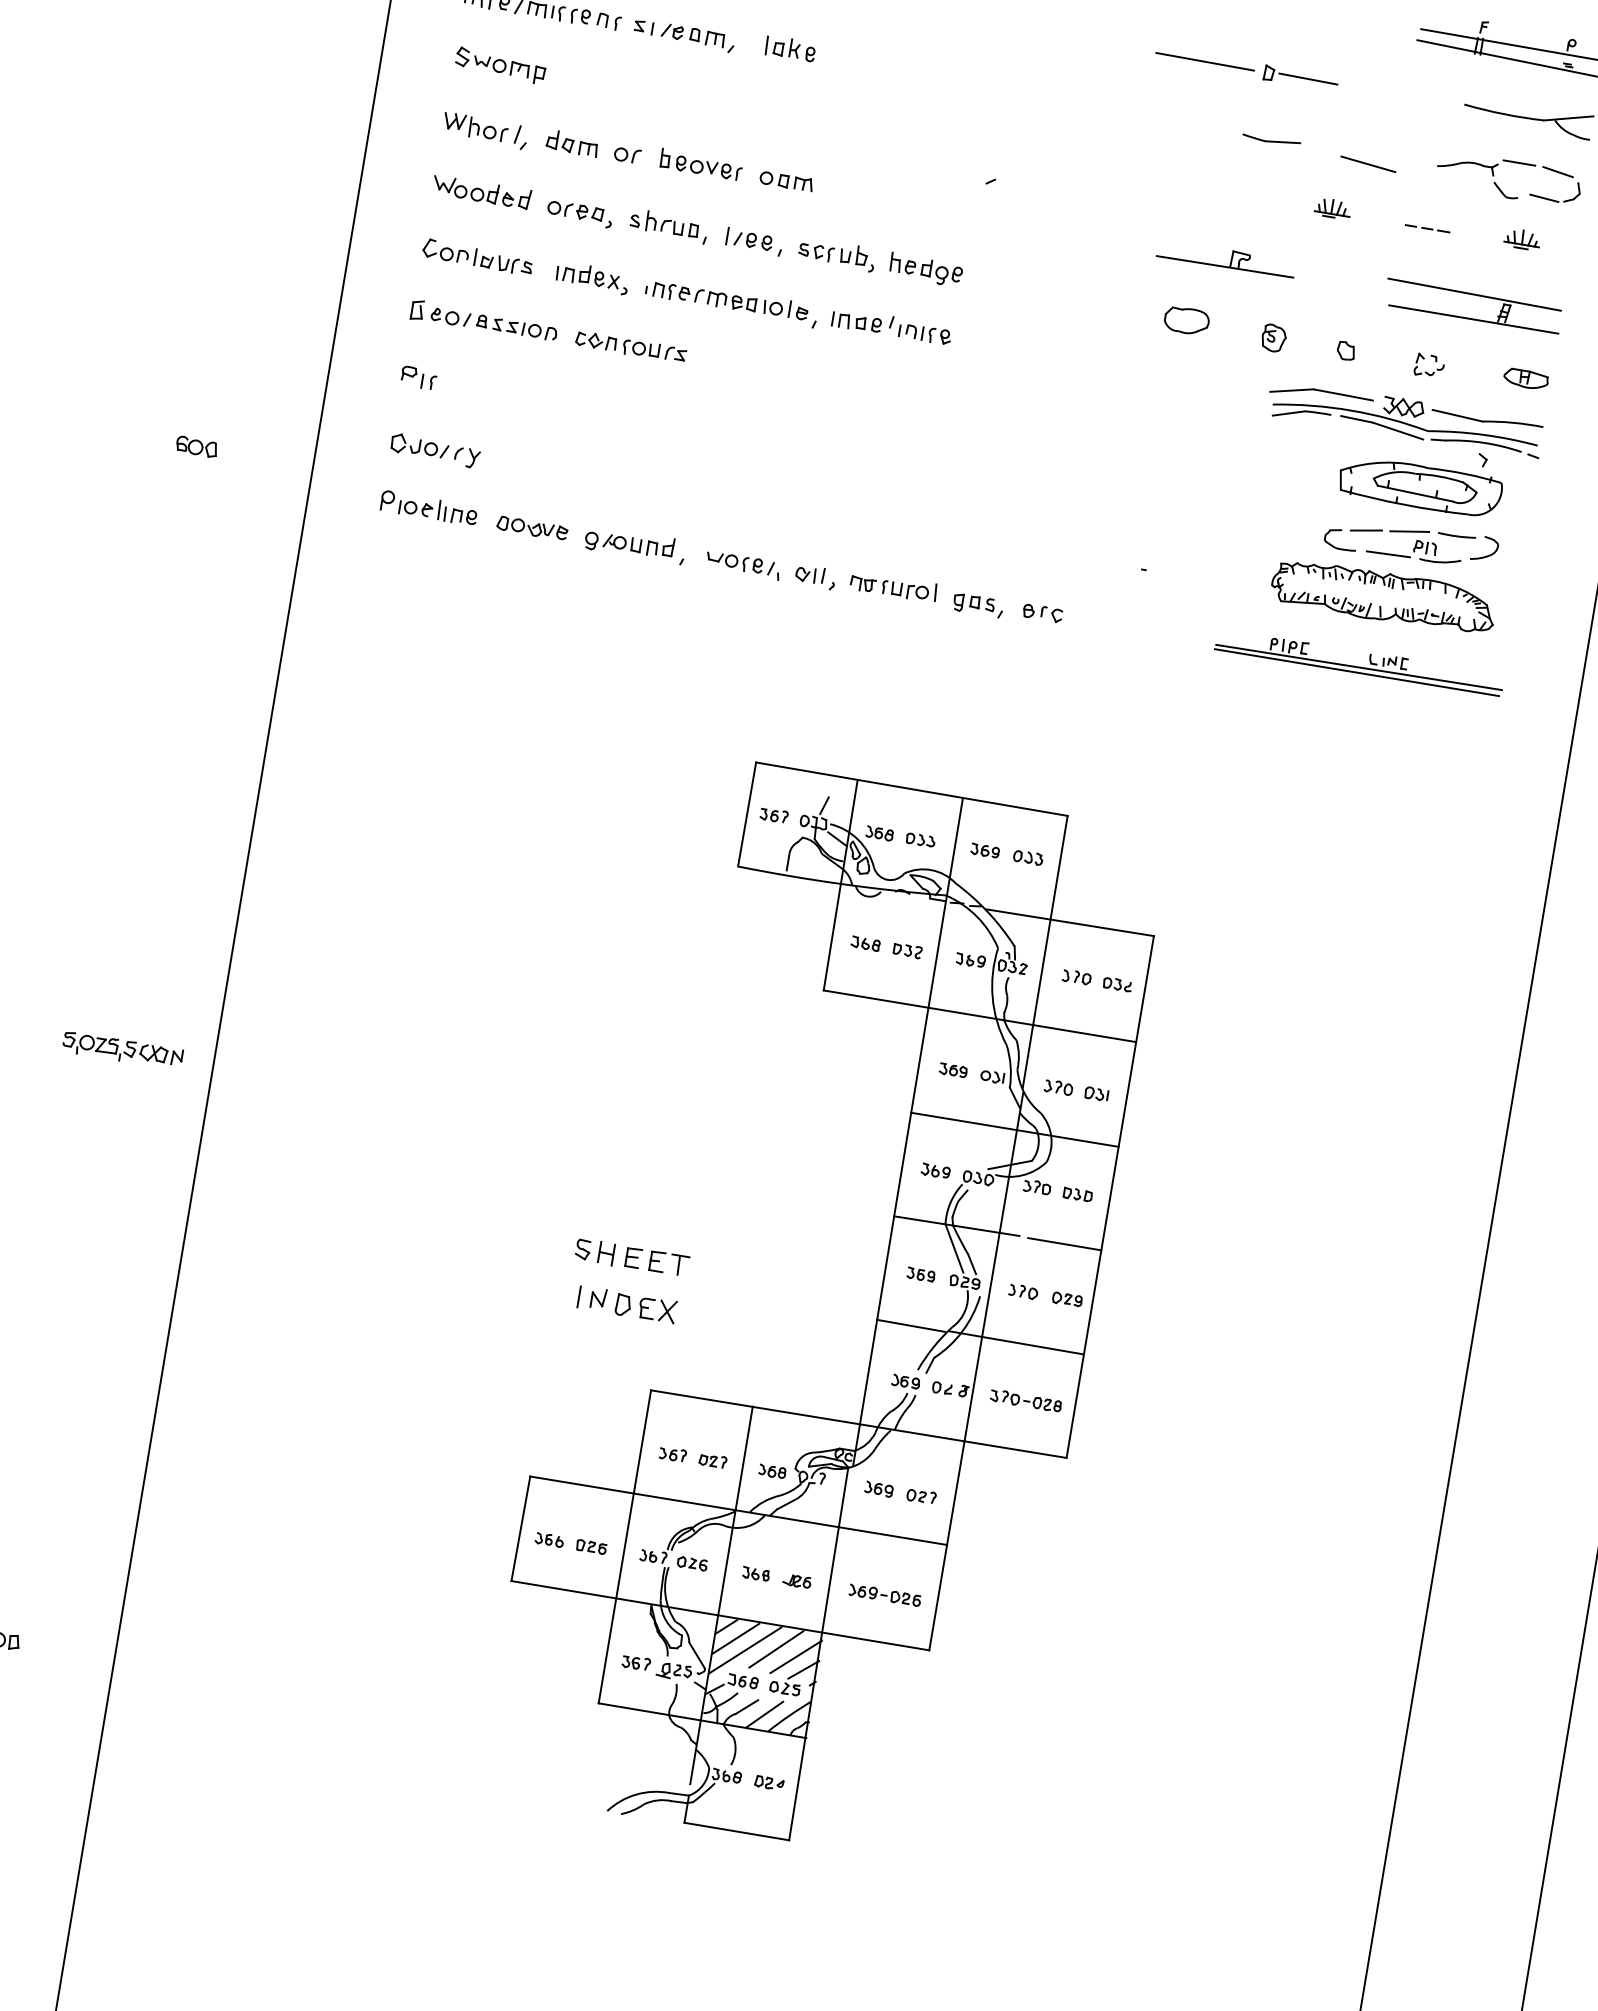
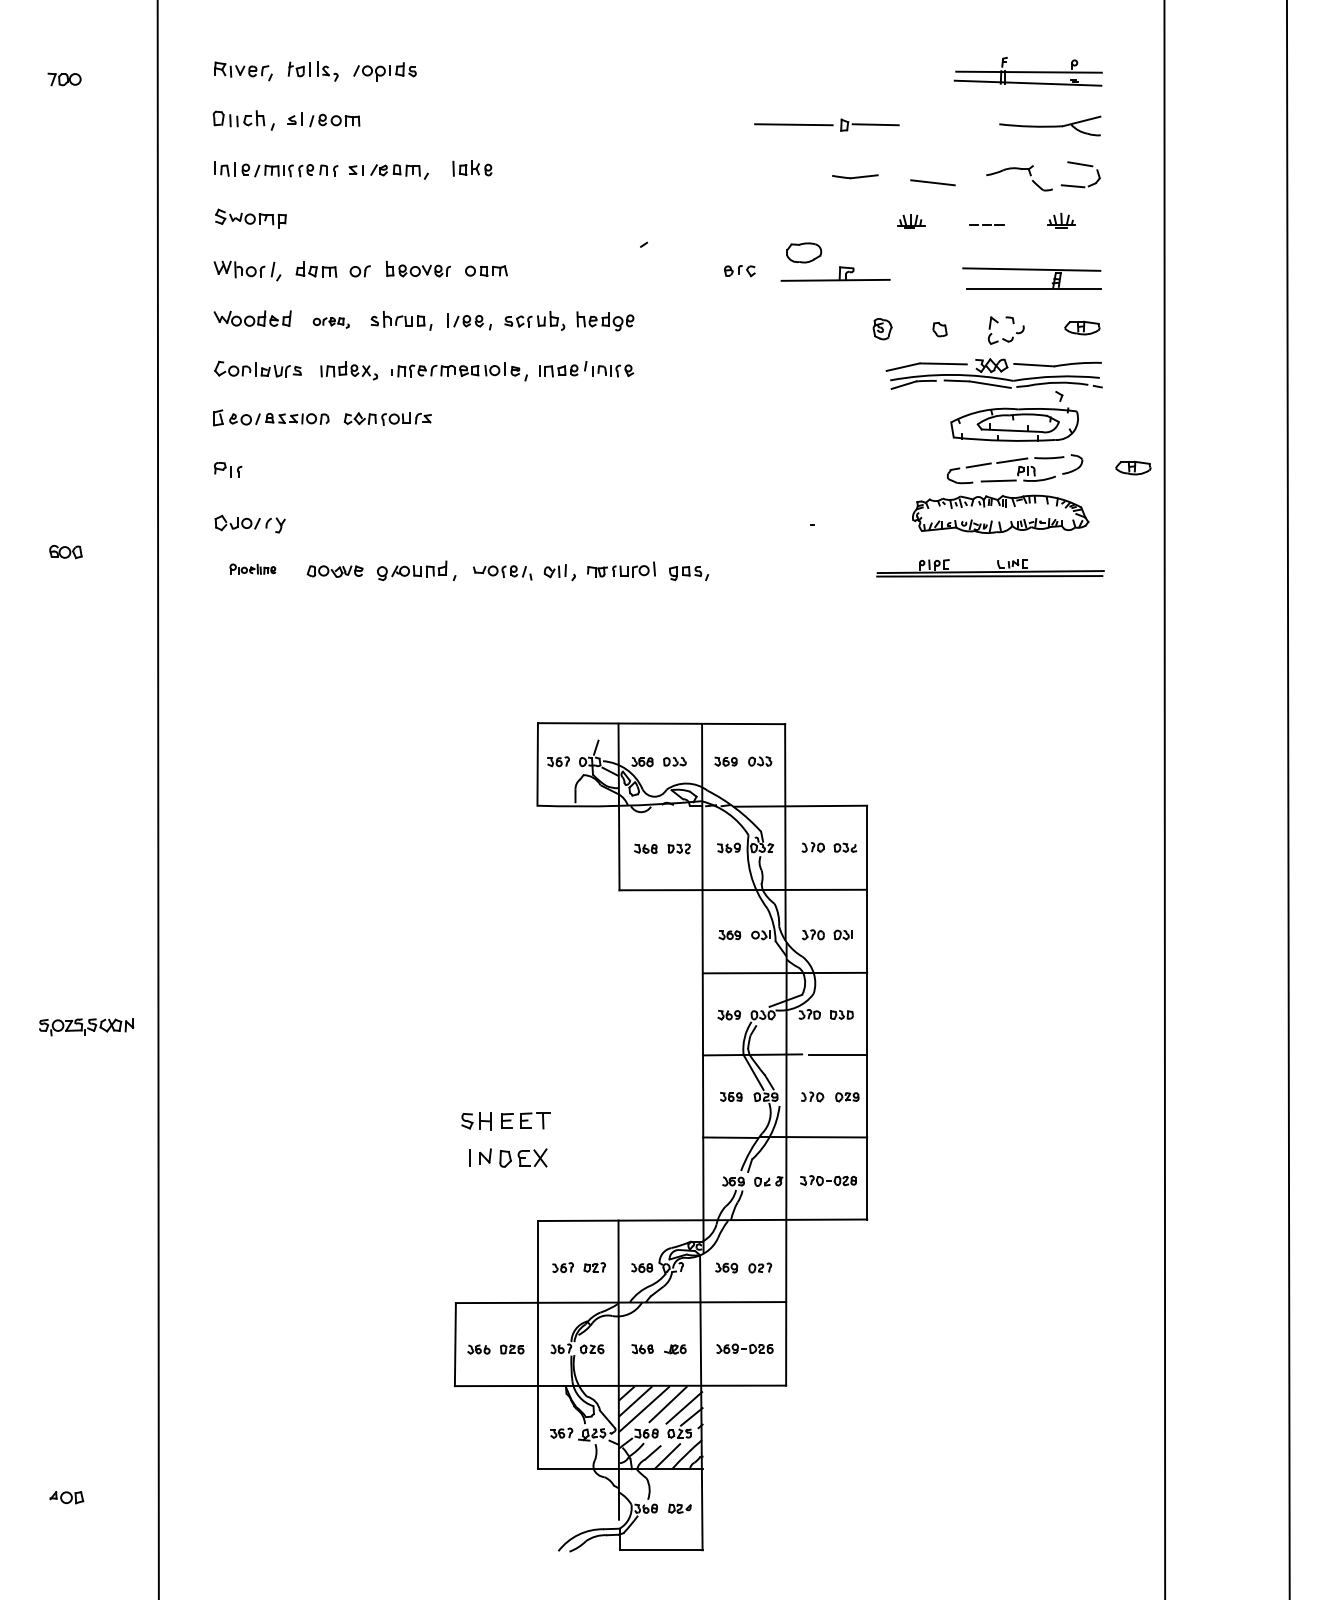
line: (1518, 163) -> (1048, 162), removed
part: (580, 213) -> (331, 322), size x0.7
part: (1187, 320) -> (804, 252), moved
part: (1428, 365) -> (1005, 330), size x1.6
part: (428, 507) -> (252, 568), size x0.6
part: (1561, 565) -> (1133, 467), added
part: (1042, 613) -> (739, 271), moved

